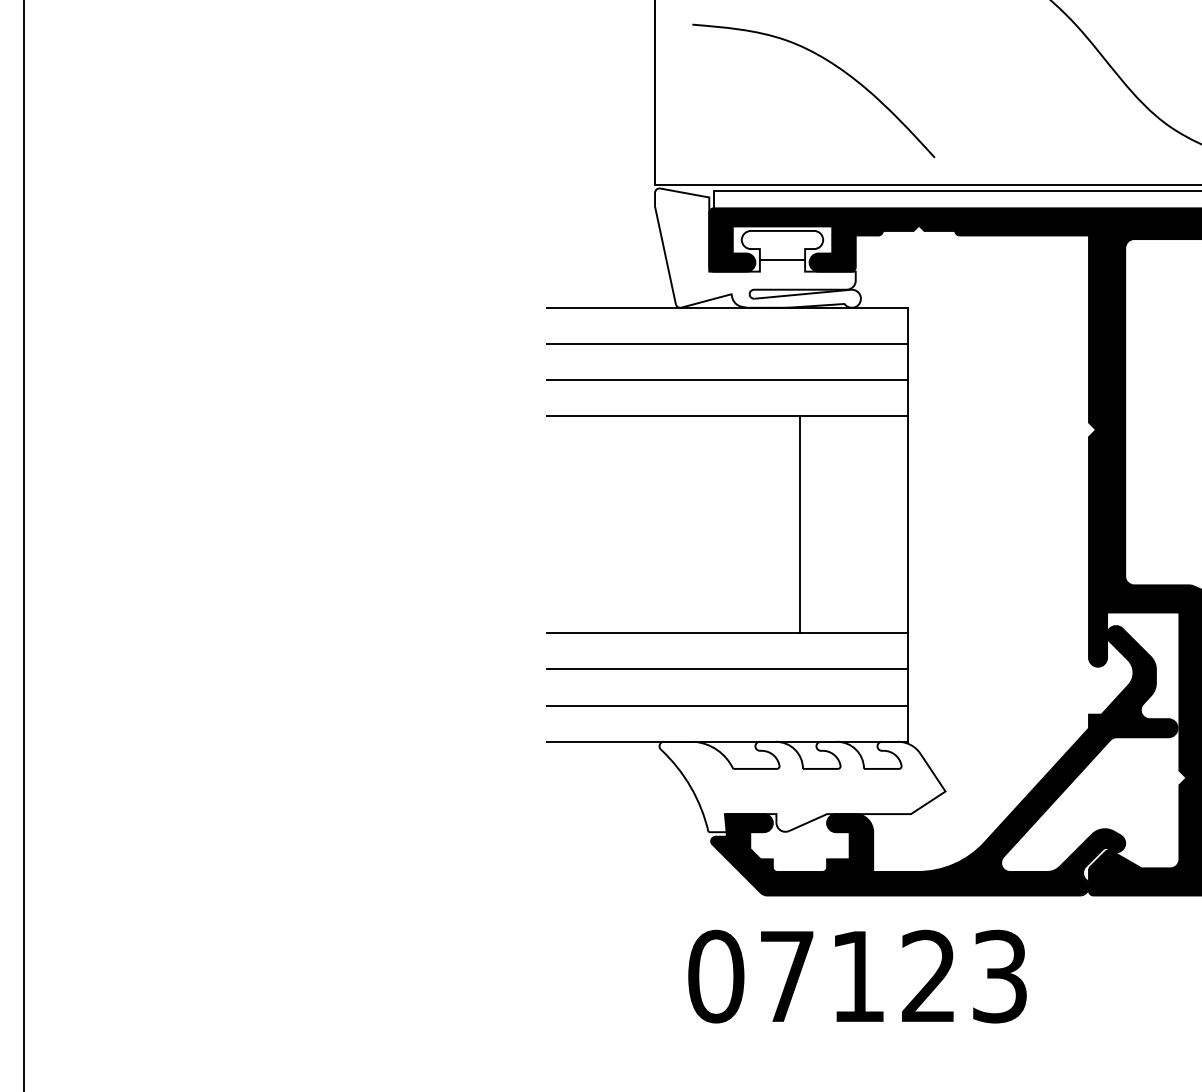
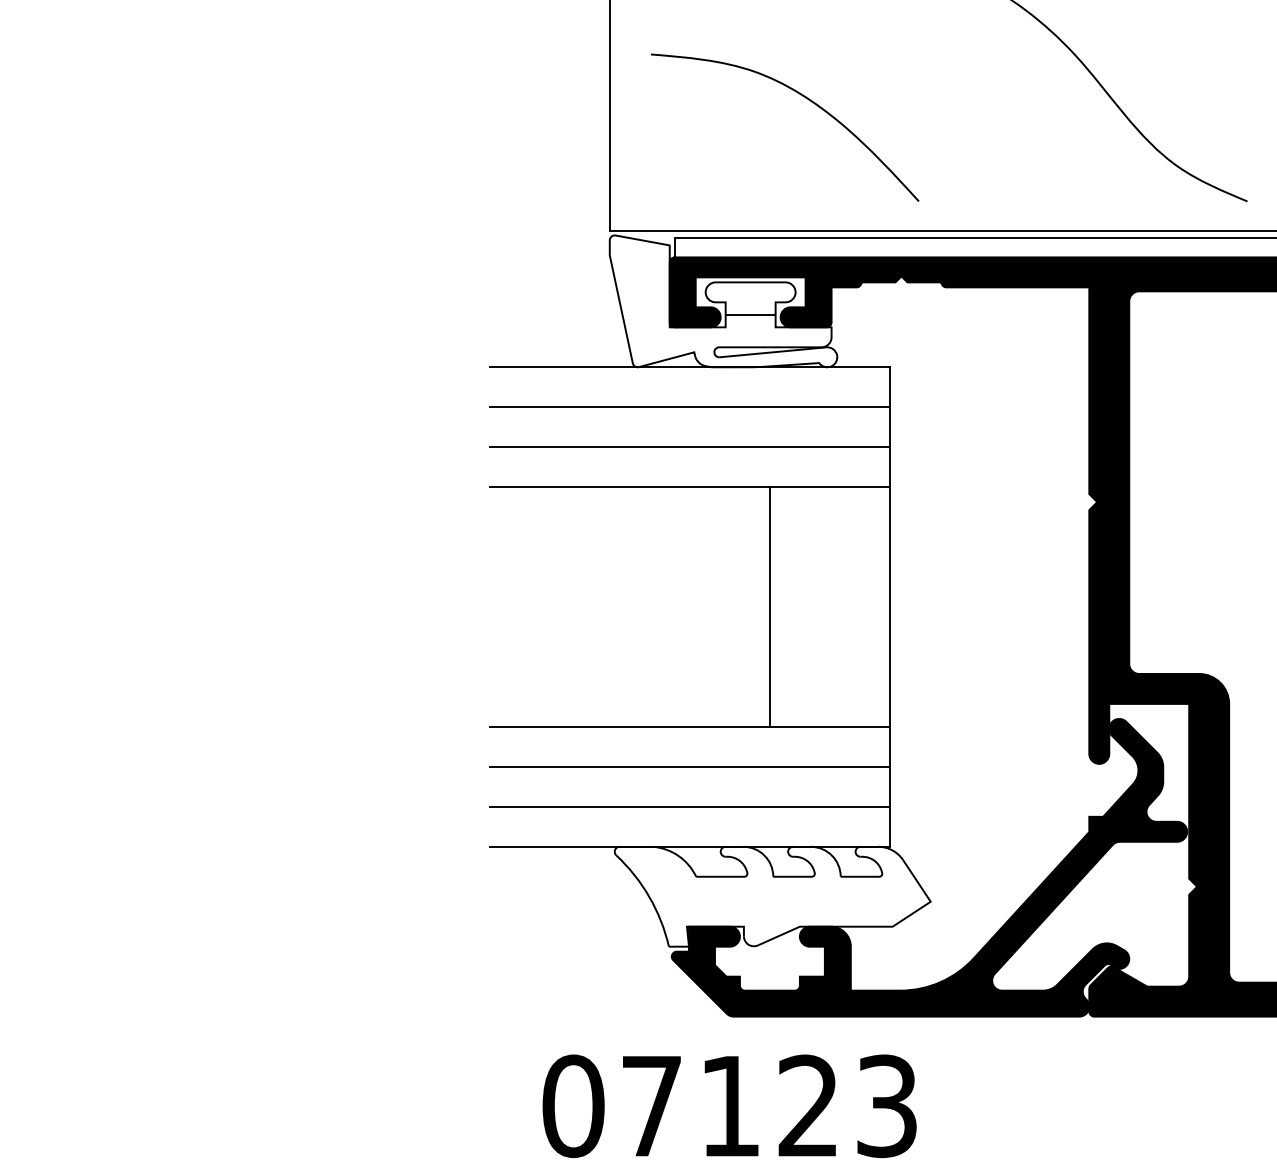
text: (857, 976) -> (729, 1106), moved

